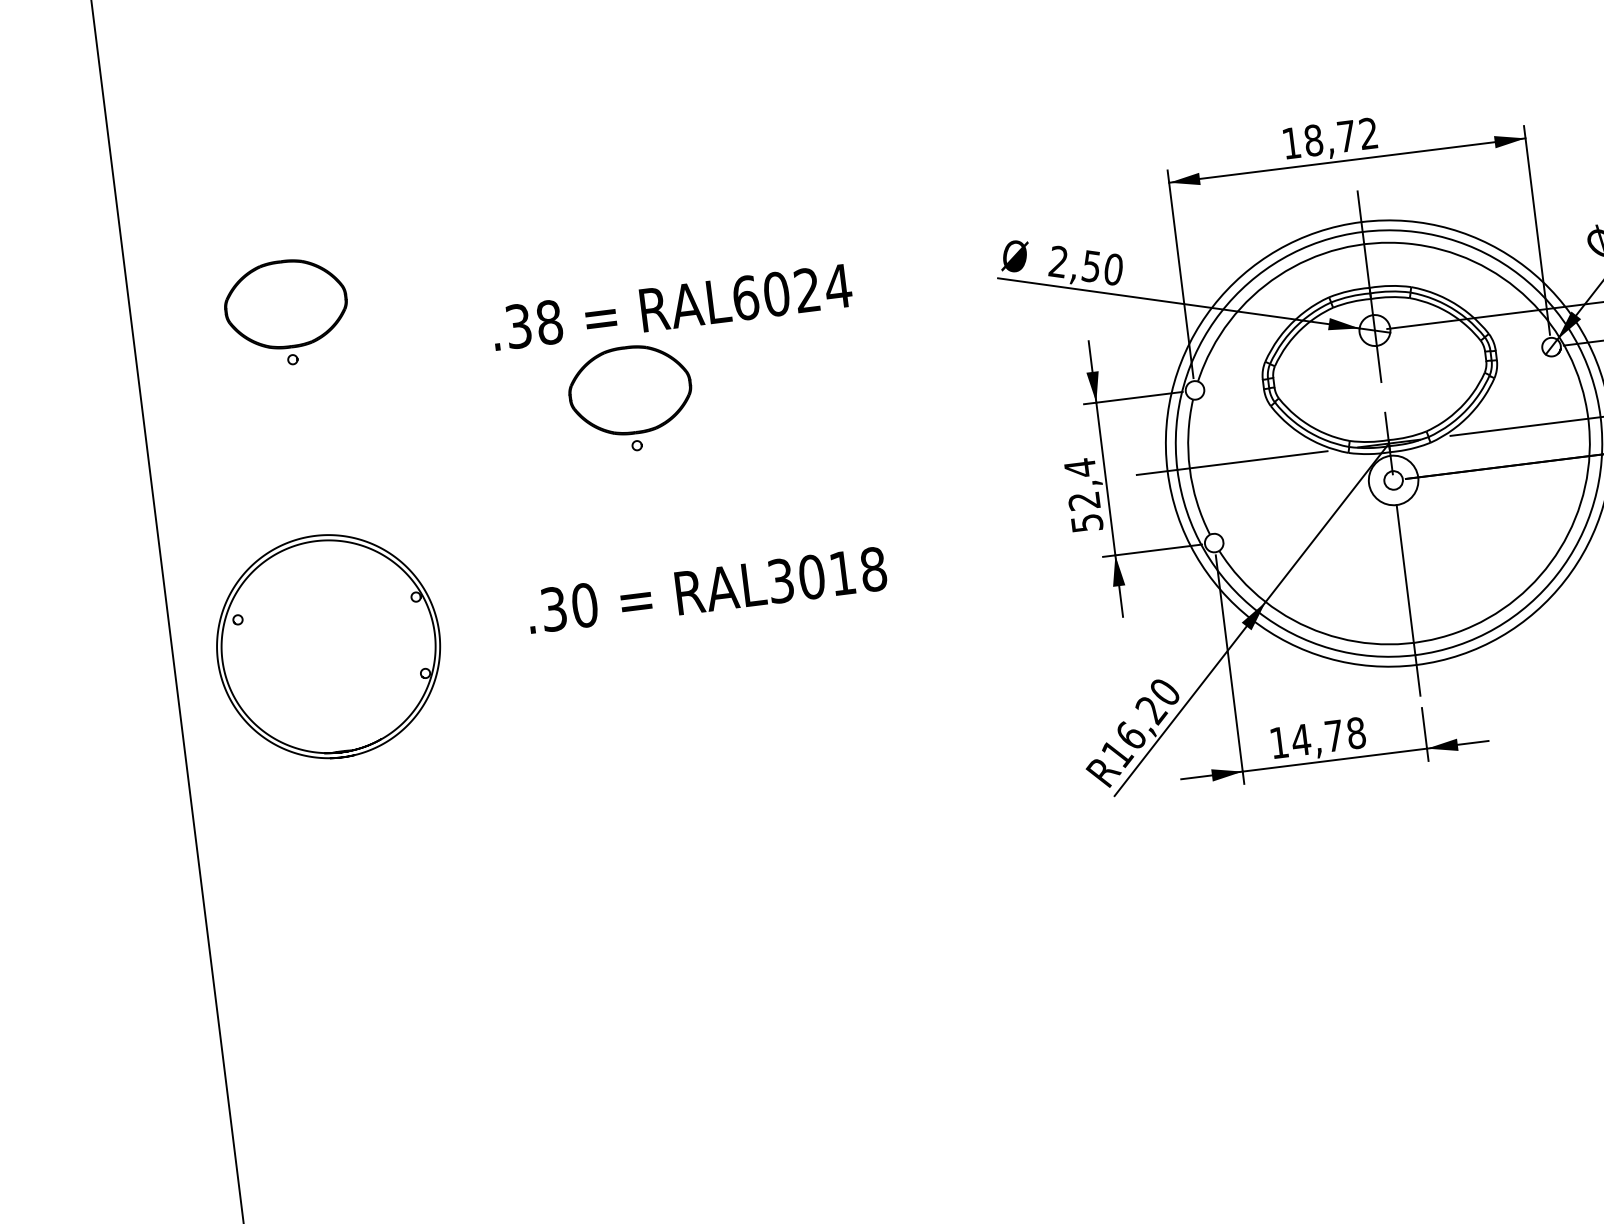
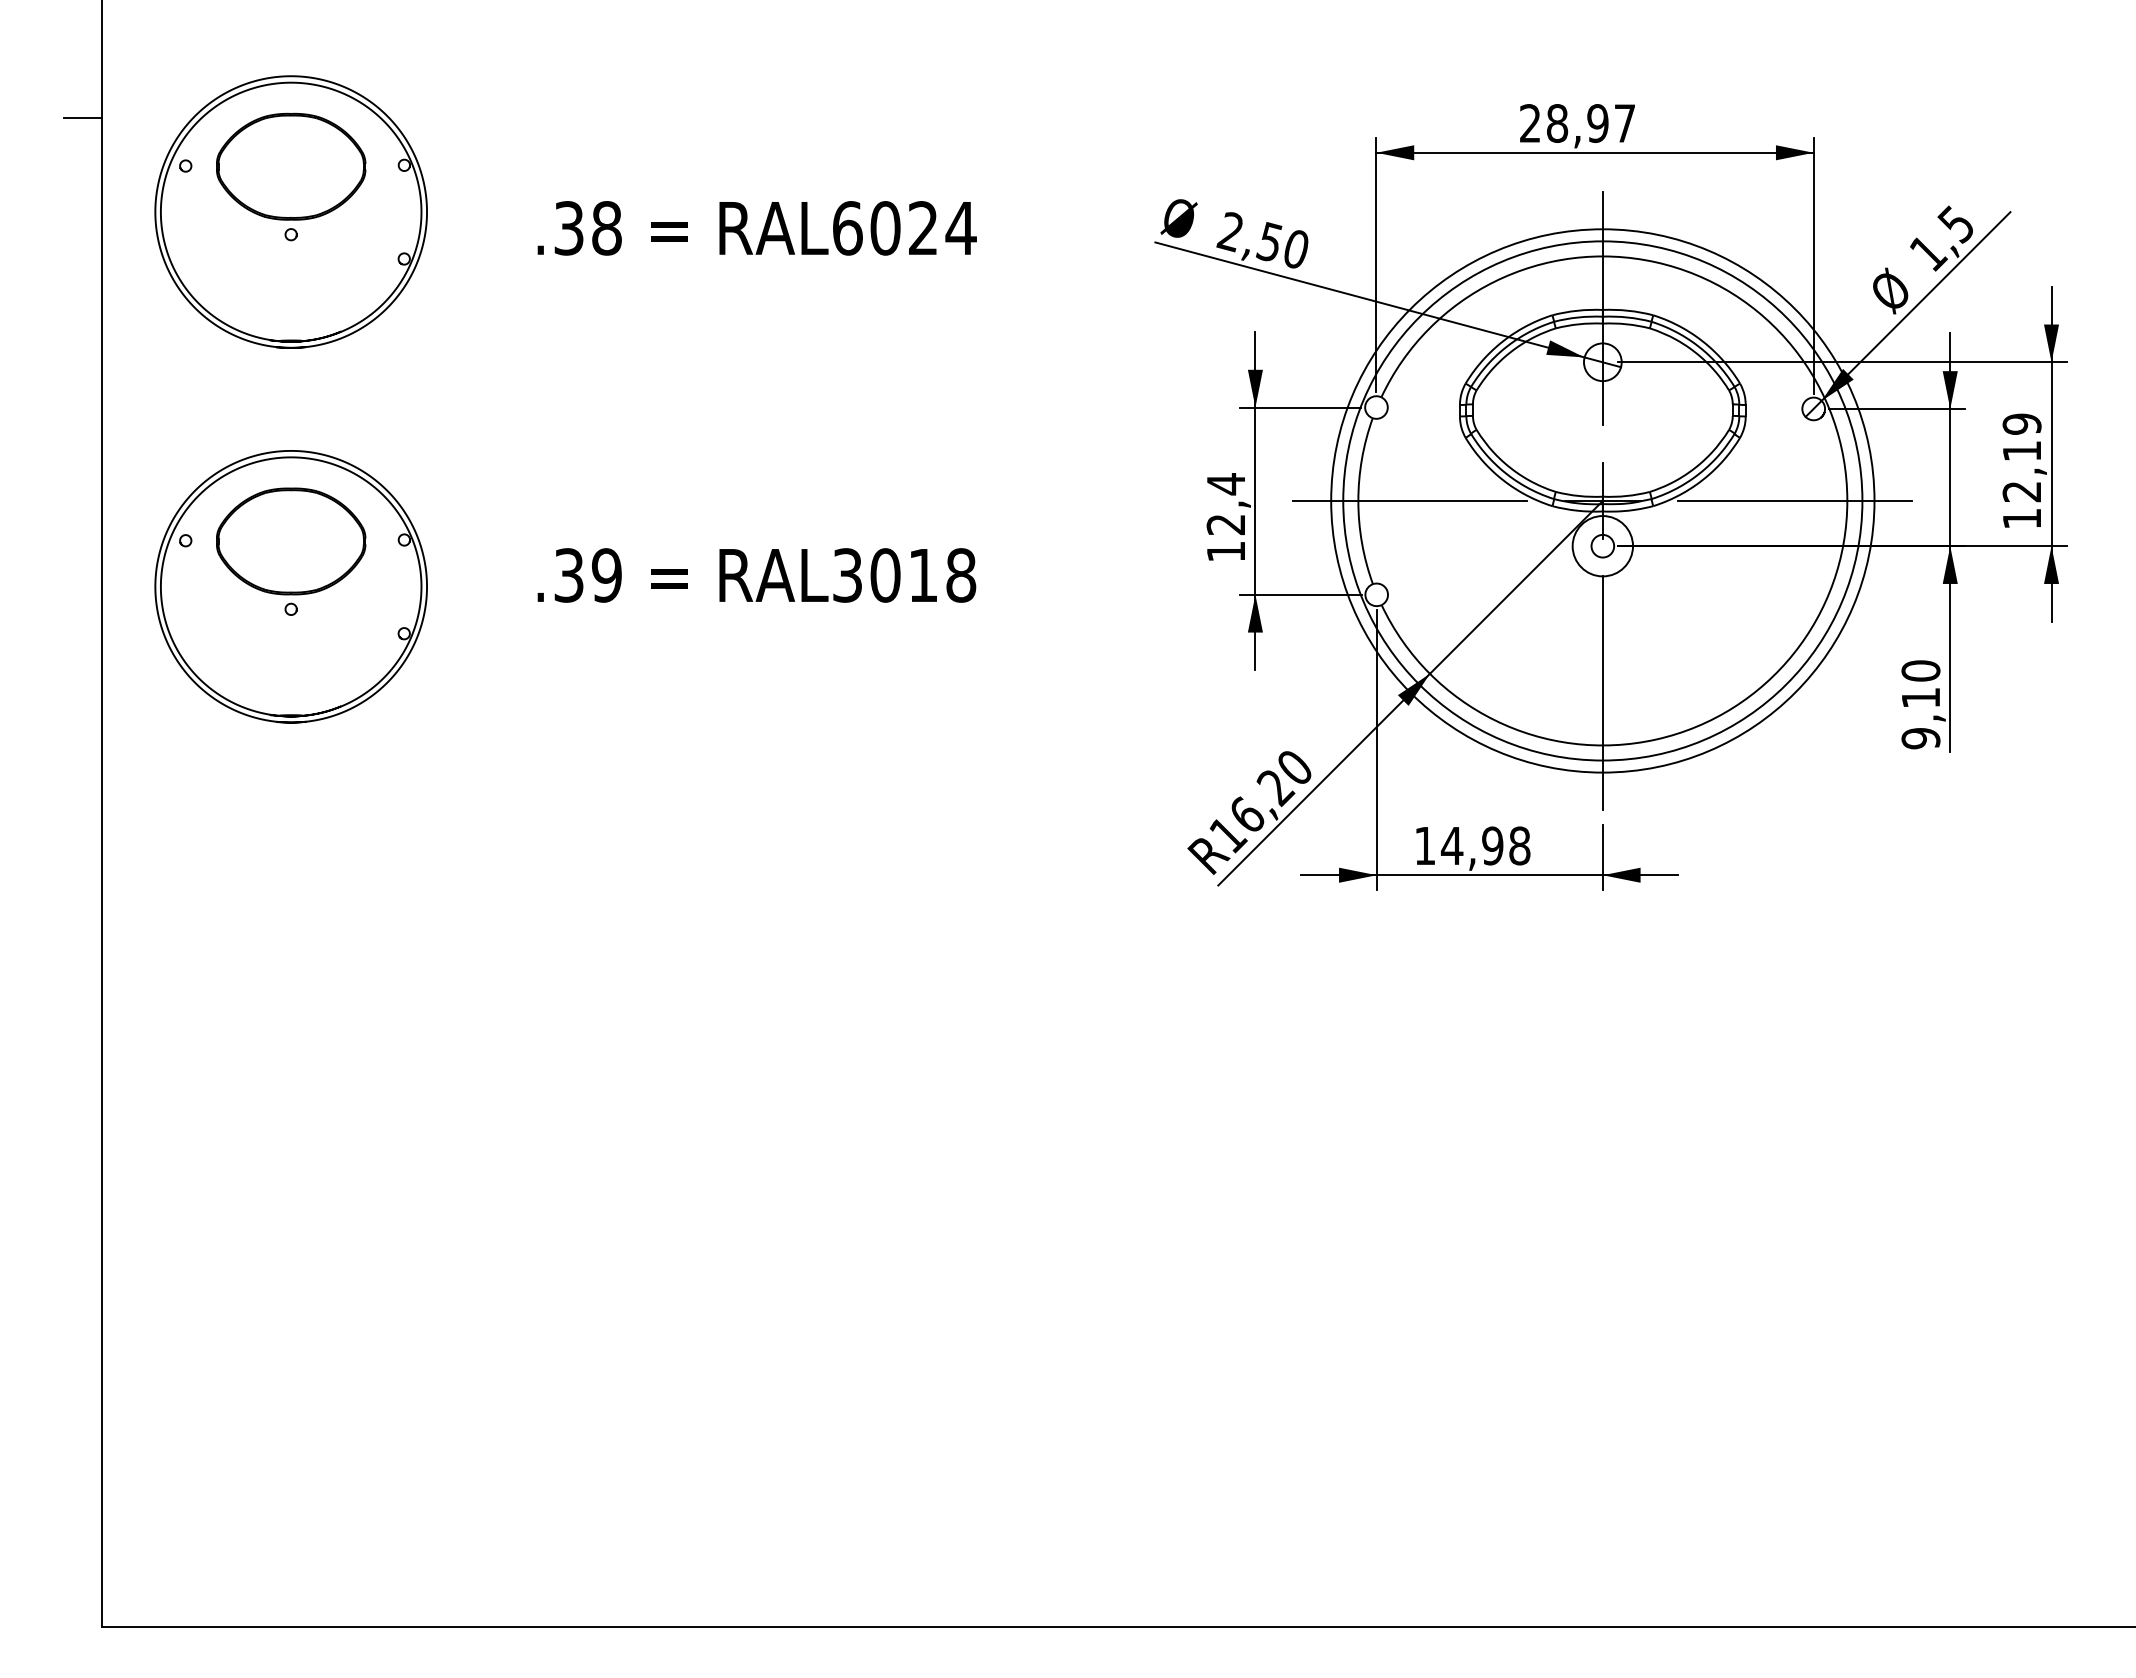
text: (1330, 138) -> (1577, 123), 18,72 -> 28,97
line: (110, 286) -> (82, 118), added
part: (289, 340) -> (290, 211), added
part: (631, 398) -> (291, 551), moved
text: (1087, 522) -> (1226, 551), 52,4 -> 12,4
text: (584, 605) -> (606, 575), .30 -> .39
text: (1334, 735) -> (1492, 845), 14,78 -> 14,98

